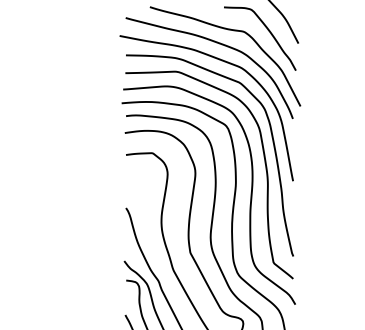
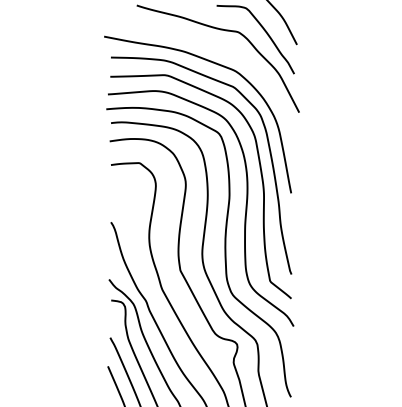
curve: (218, 44) -> (210, 45), removed

